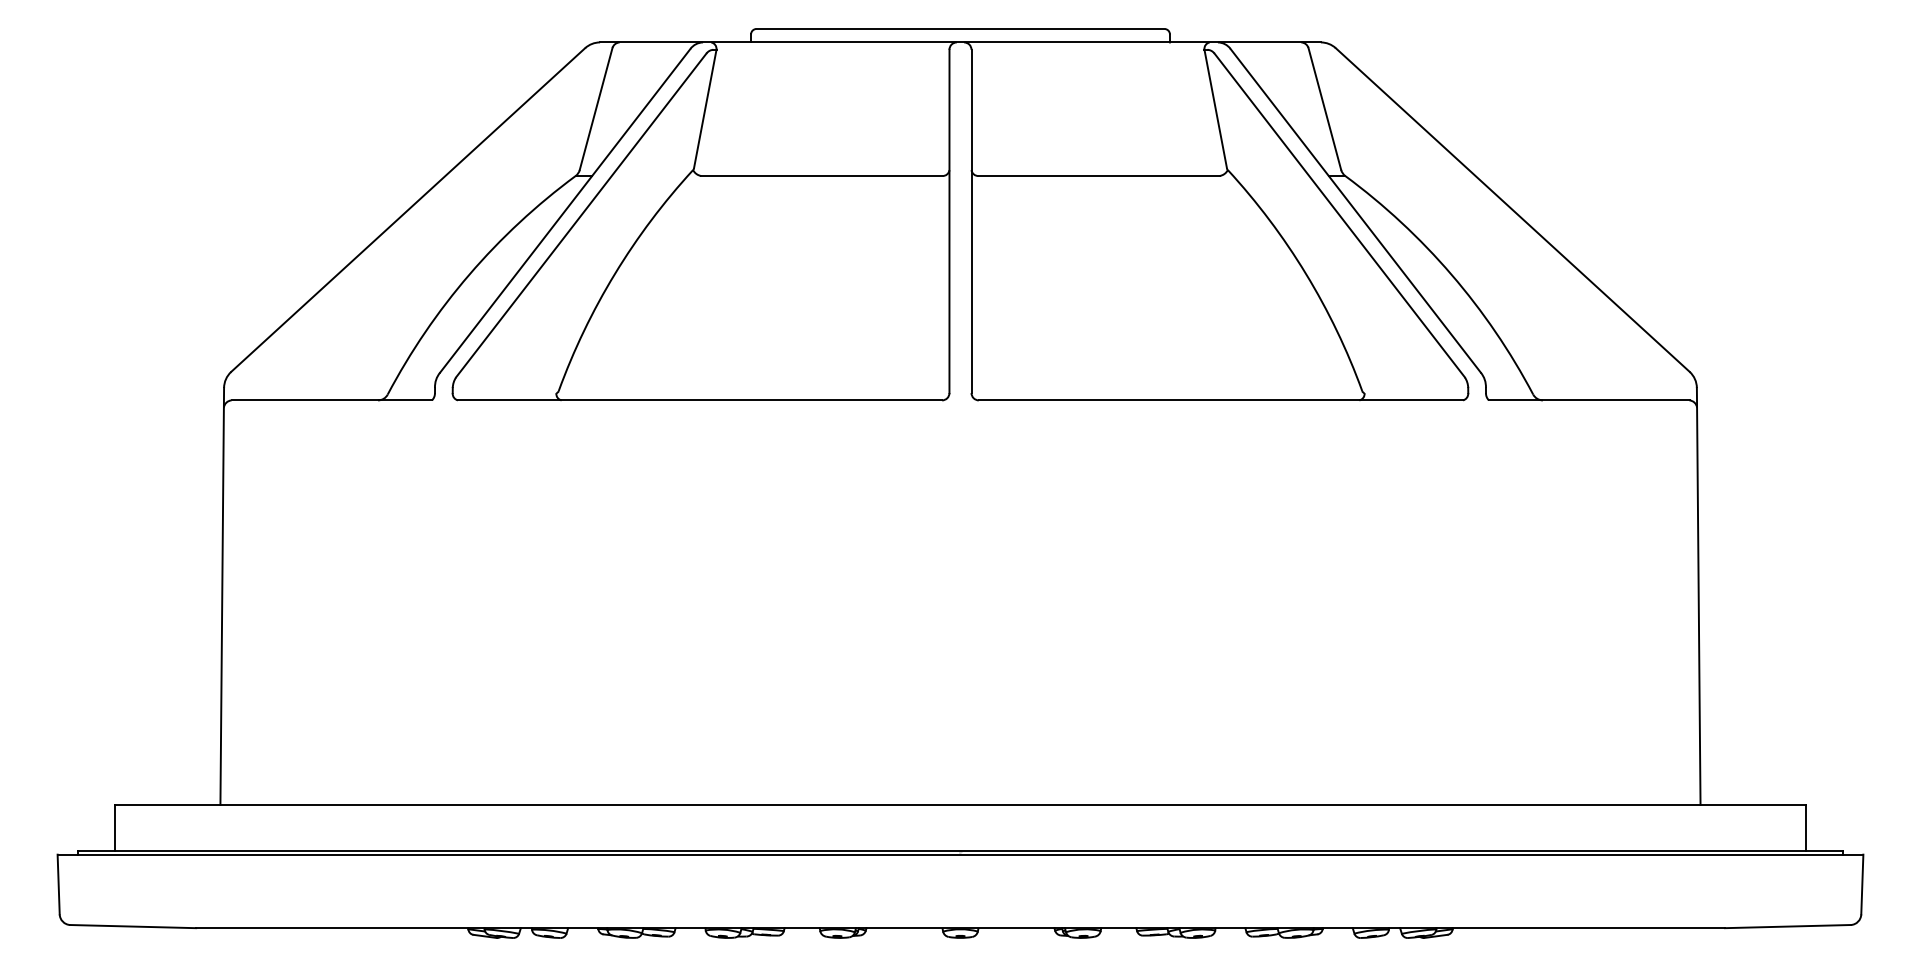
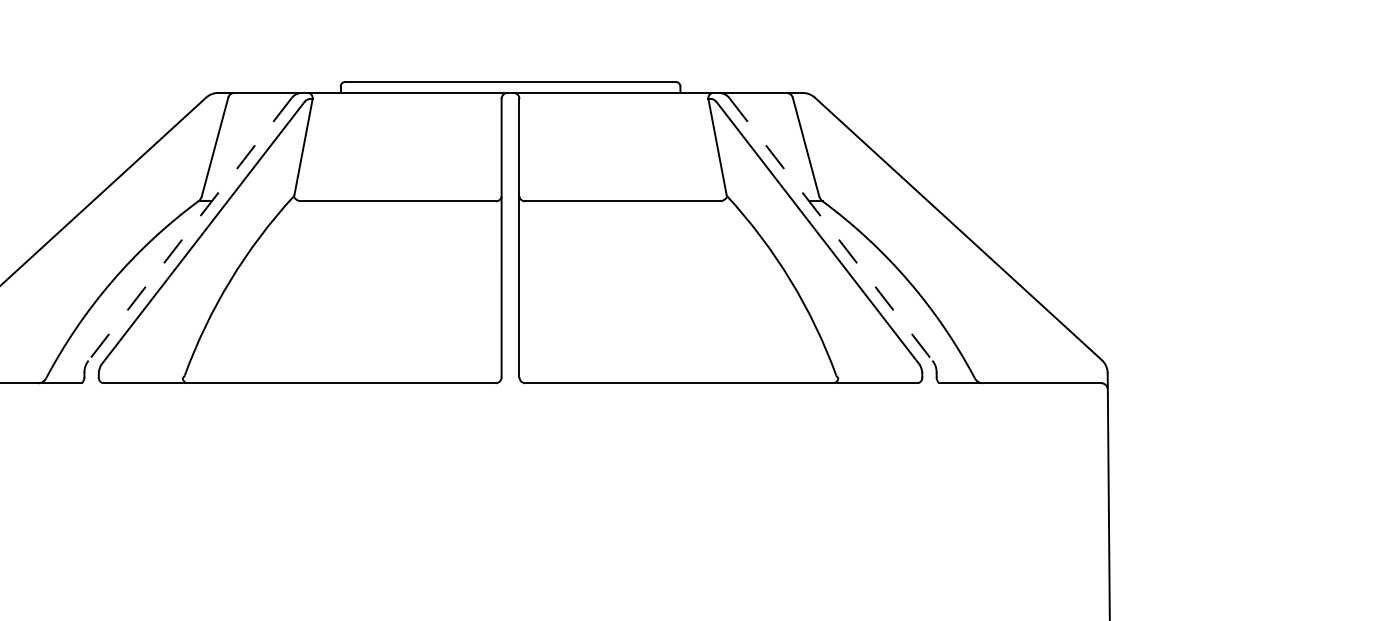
line: (565, 210) -> (190, 229), solid -> dashed
line: (1355, 210) -> (830, 229), solid -> dashed

